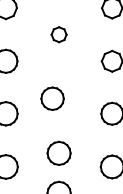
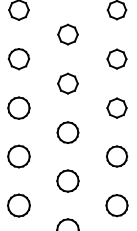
part: (58, 34) -> (67, 83), size x1.43
part: (52, 98) -> (67, 132), moved
part: (58, 152) -> (67, 180), moved

